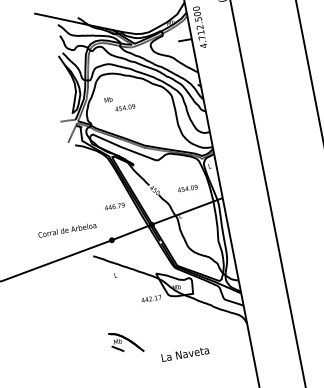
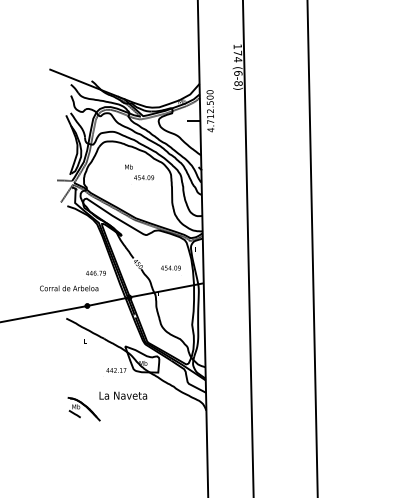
text: (119, 103) -> (139, 172), moved
text: (67, 230) -> (69, 288), moved
text: (185, 353) -> (123, 395), moved

